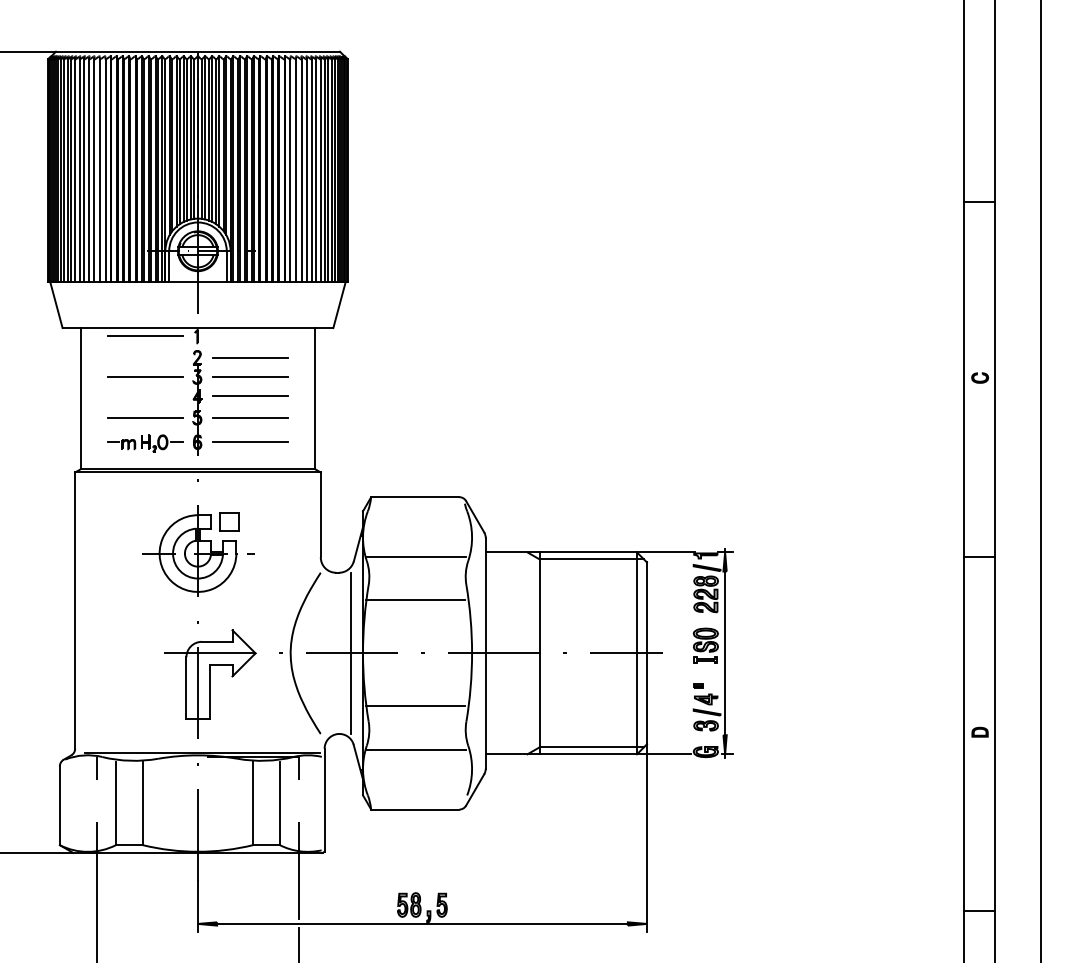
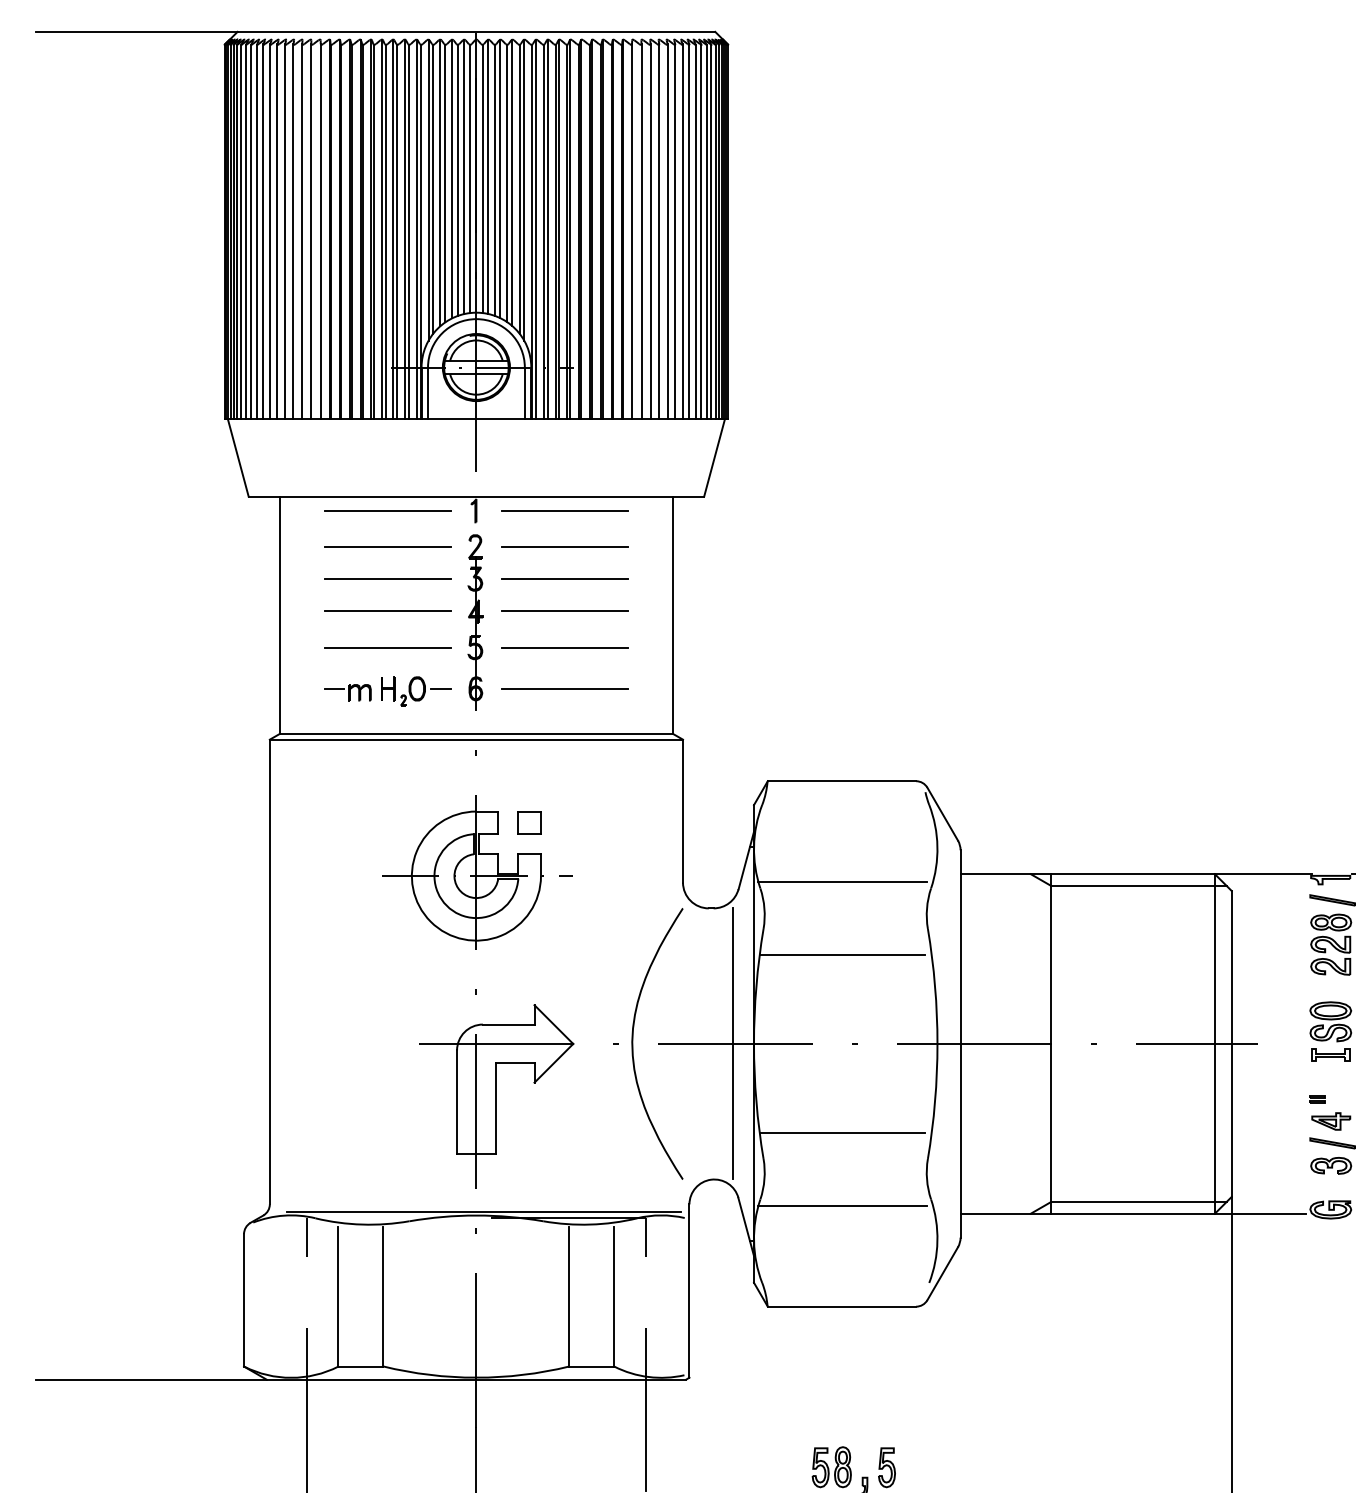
line: (250, 336) -> (564, 510), added
line: (145, 357) -> (388, 546), added
line: (144, 396) -> (386, 611), added
part: (229, 521) -> (529, 822), size x0.71

